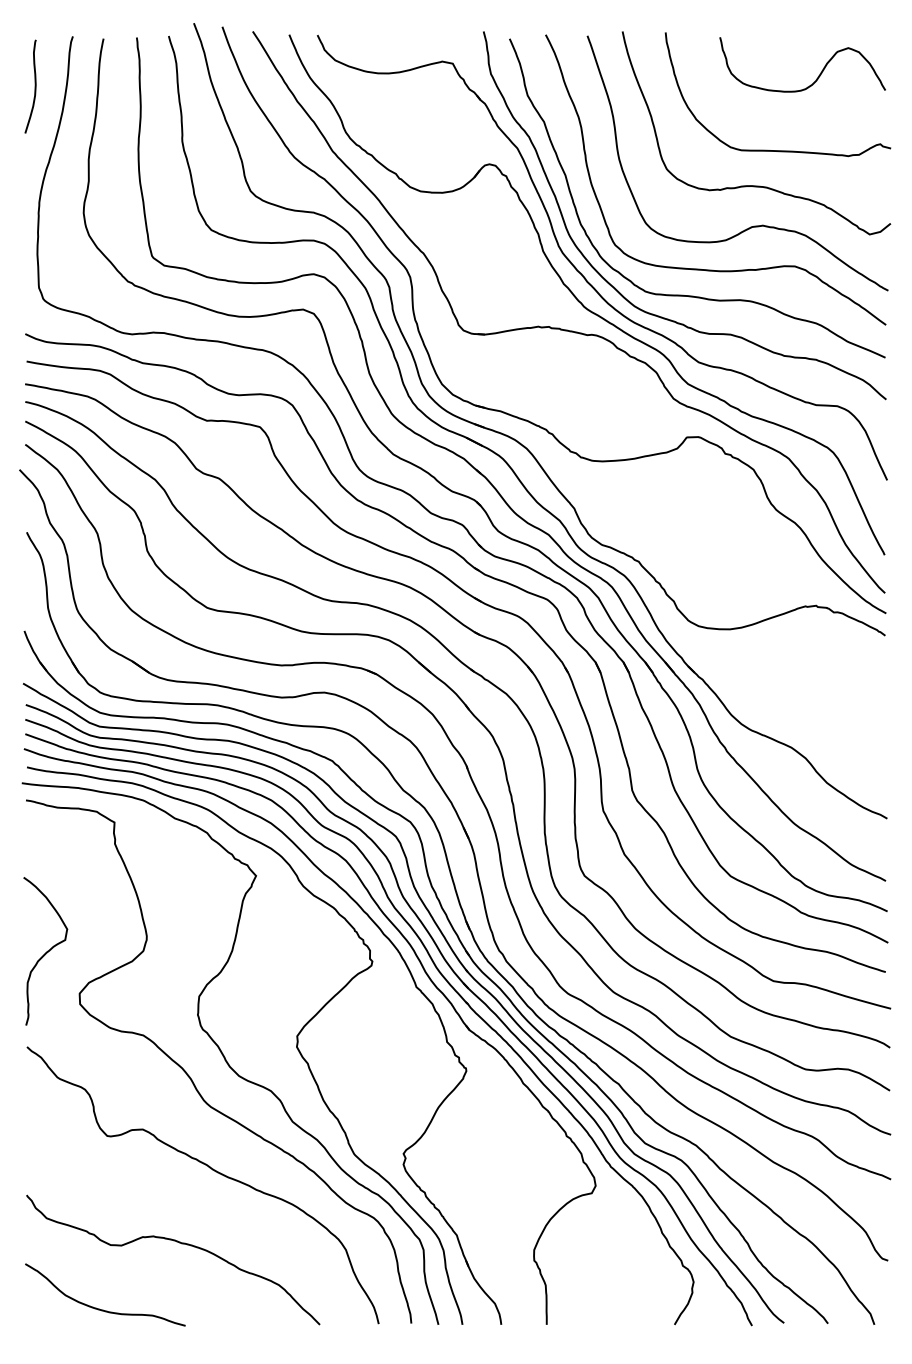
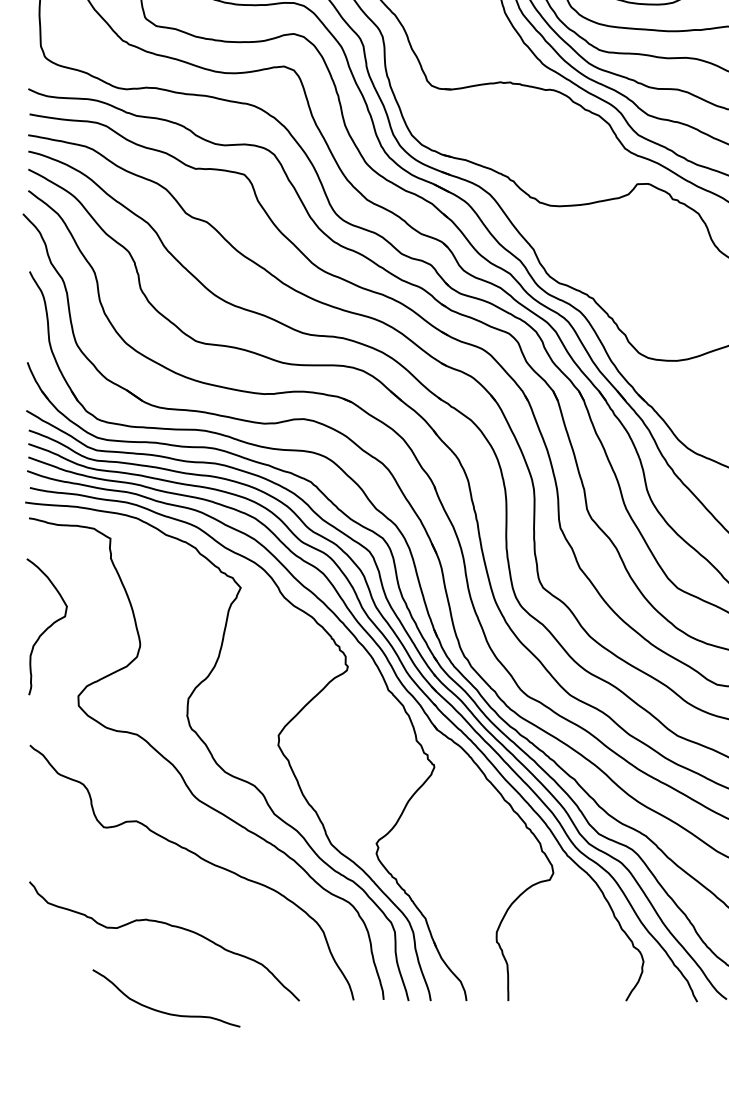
curve: (46, 951) -> (47, 627), moved
curve: (103, 1309) -> (164, 1011), moved

